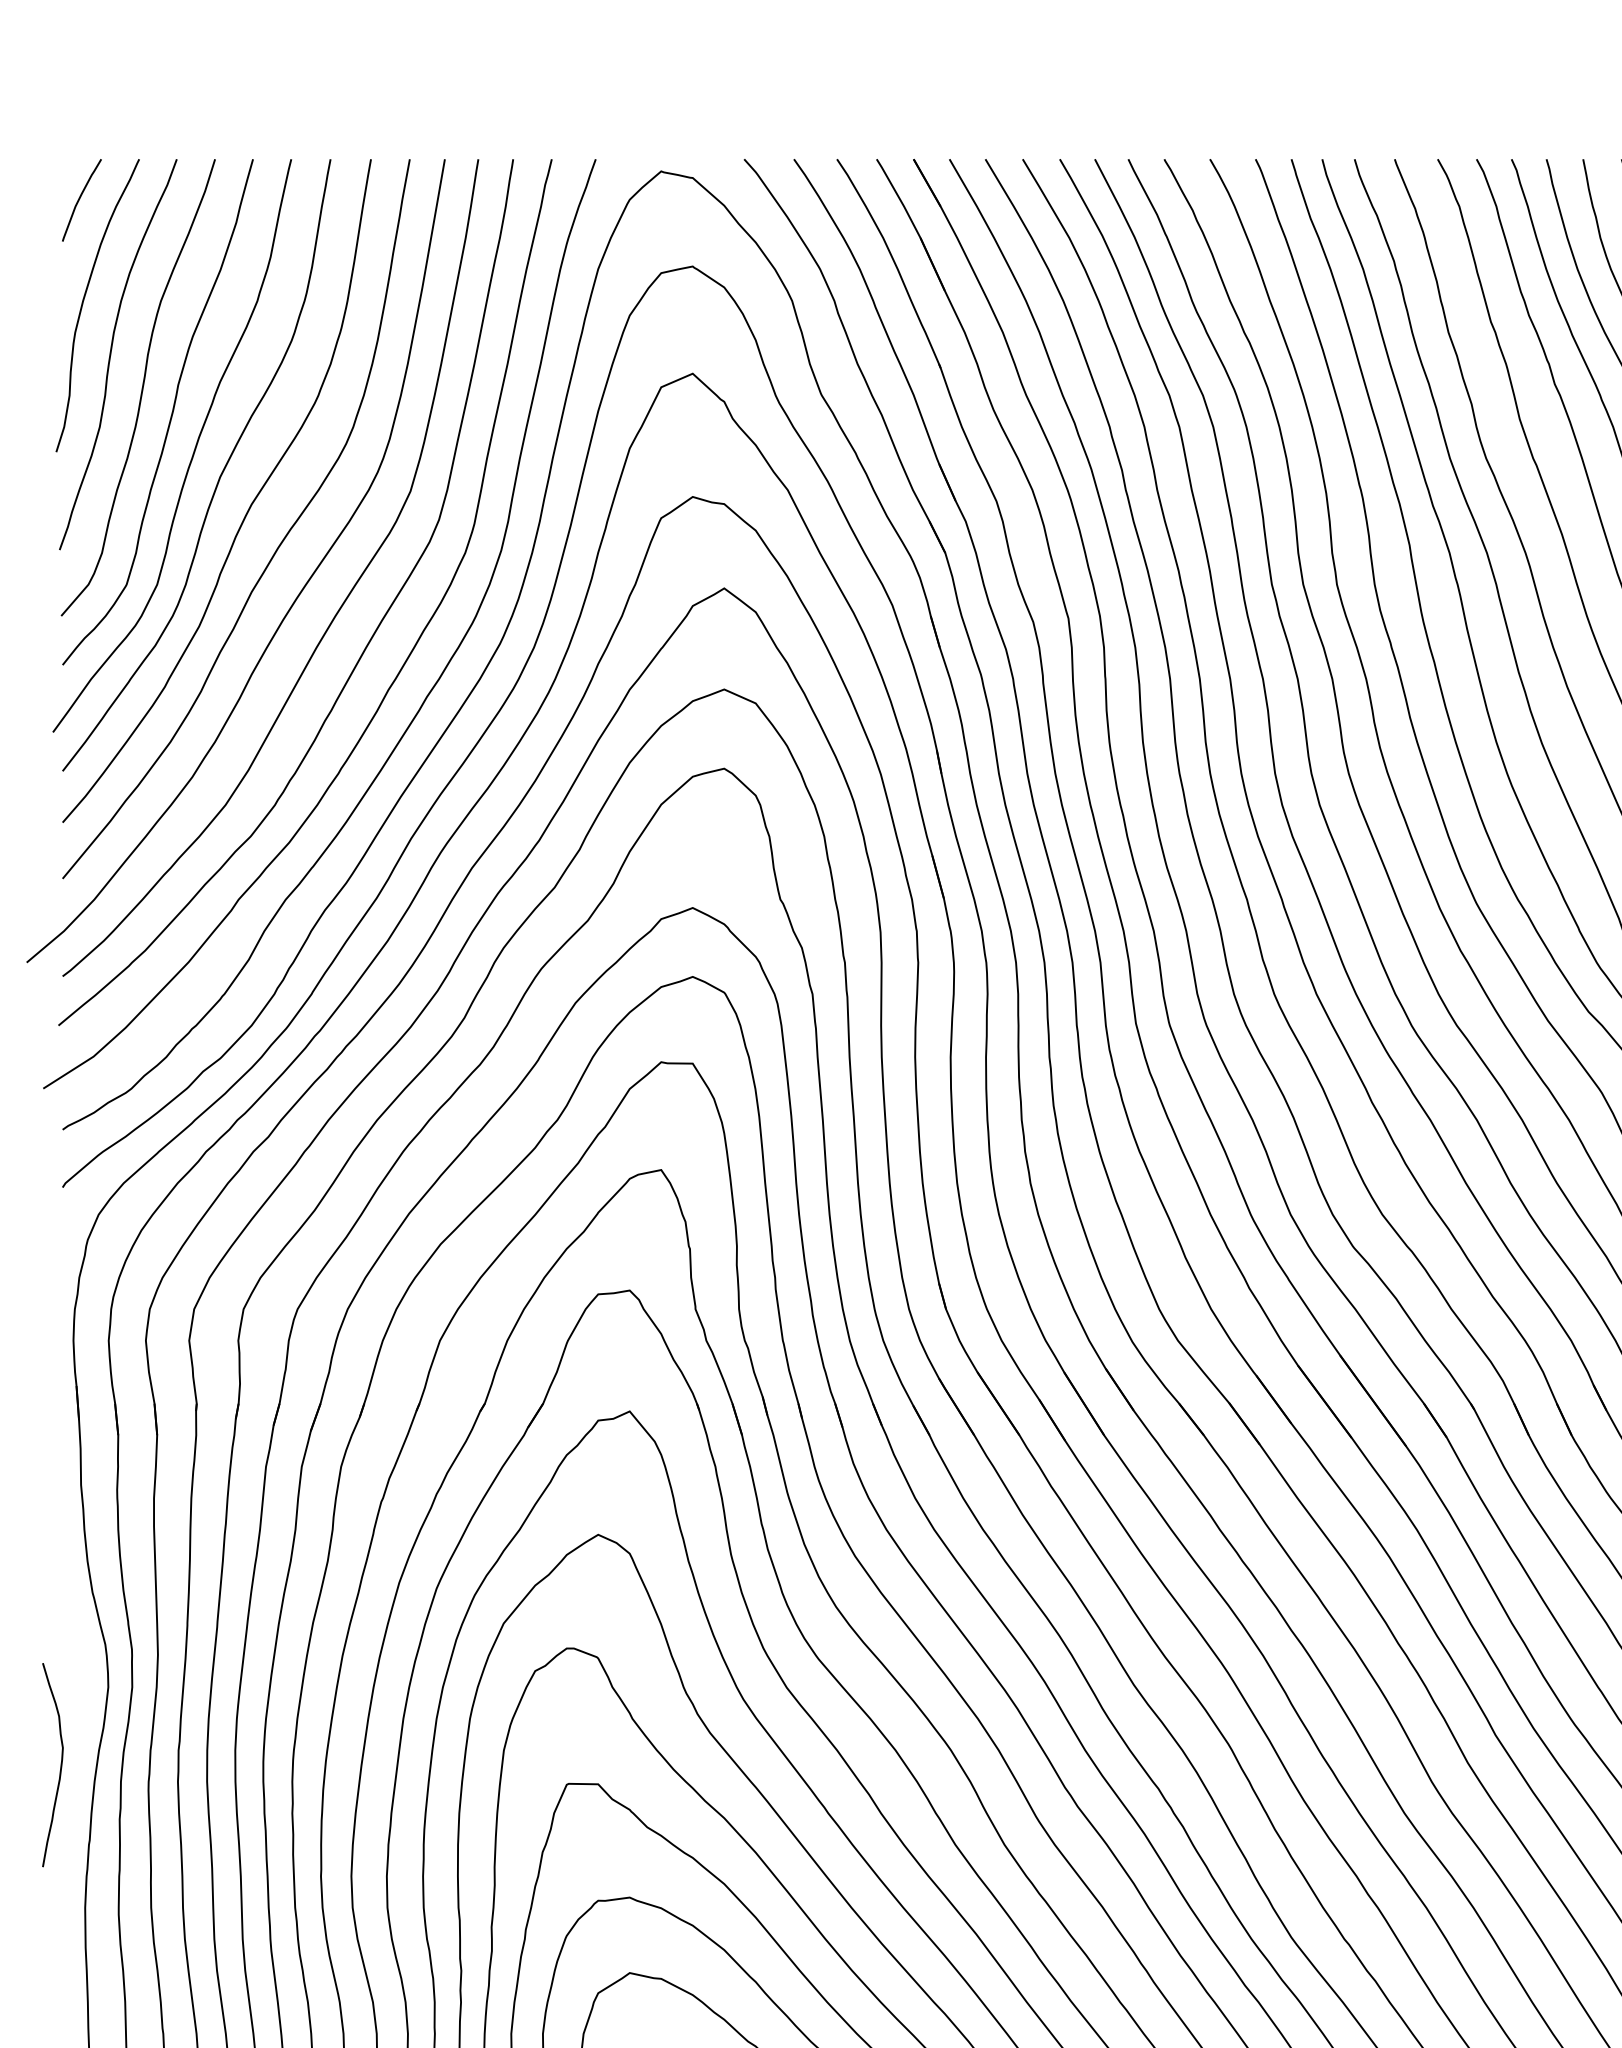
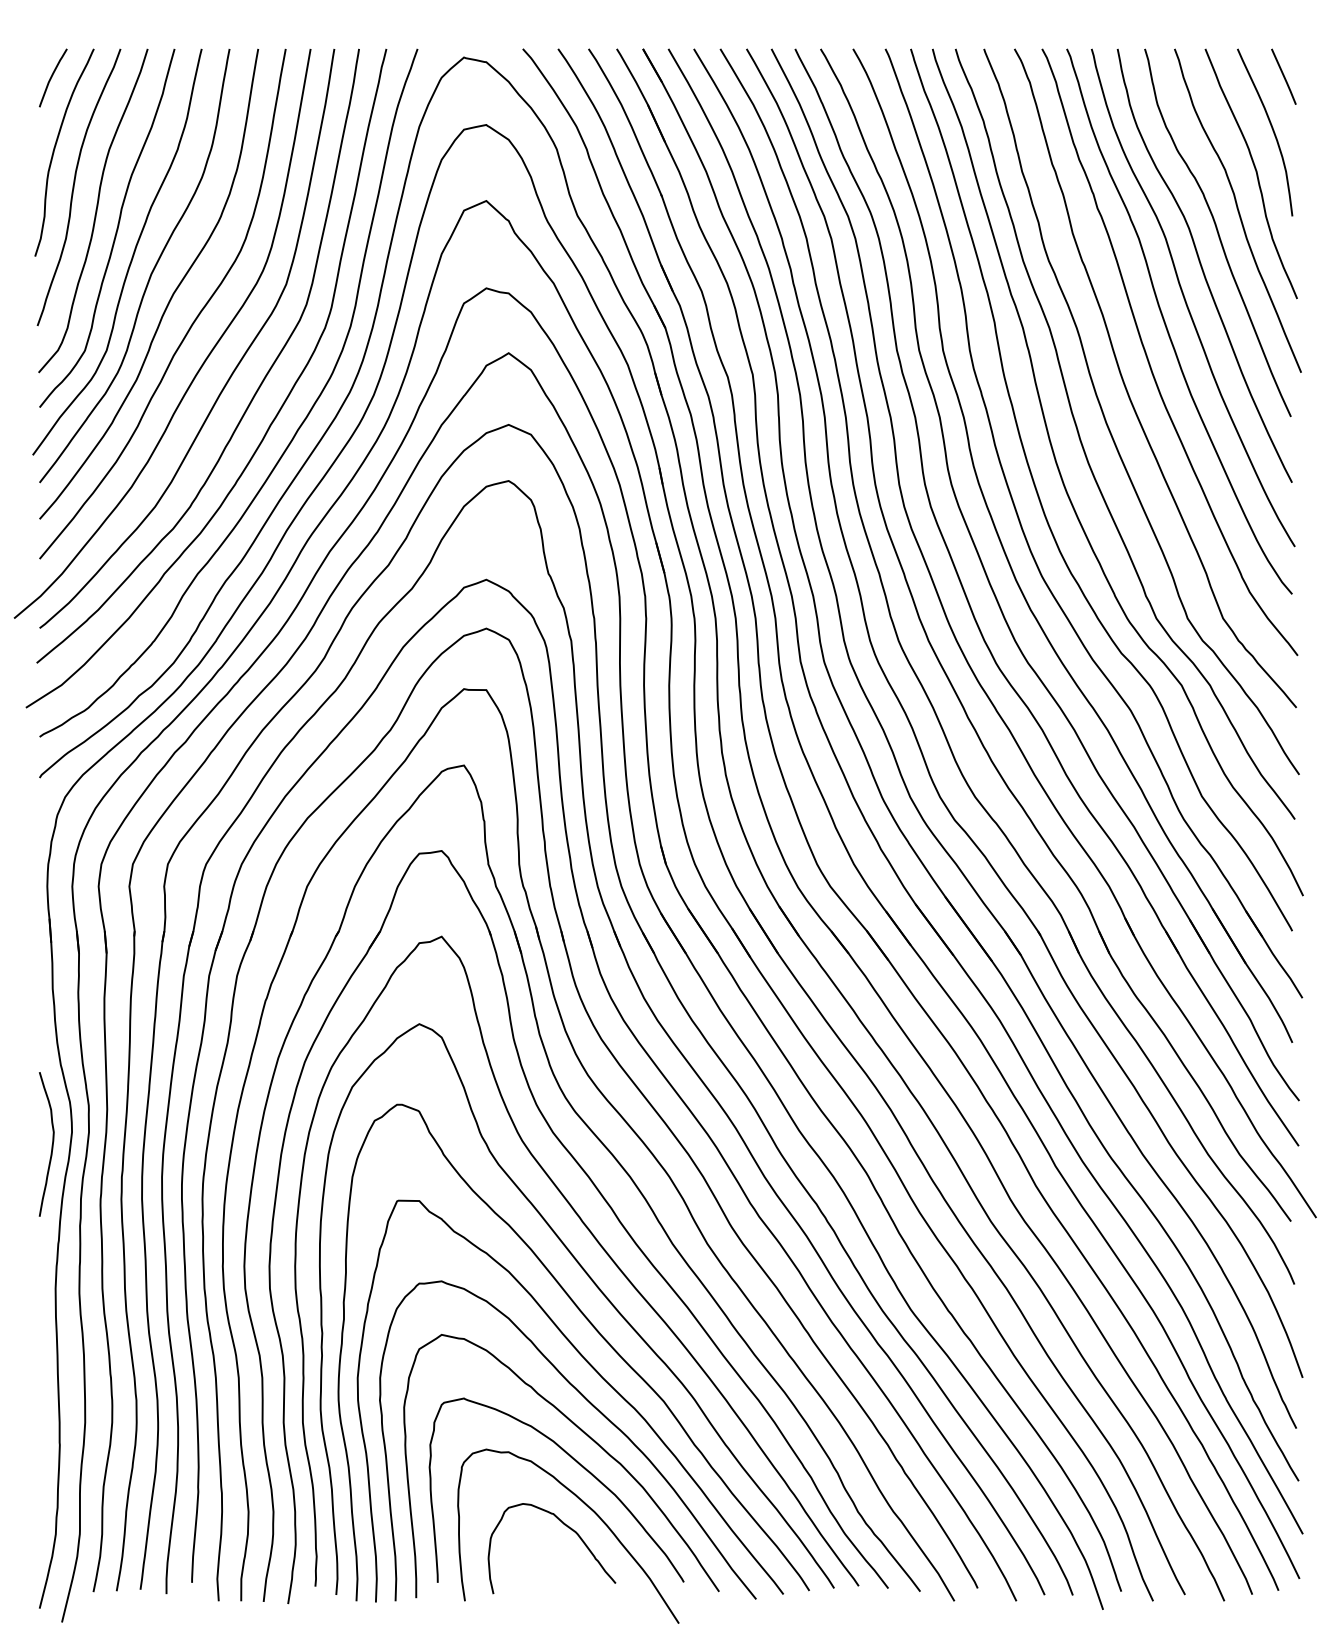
curve: (59, 1765) -> (51, 1144), moved

